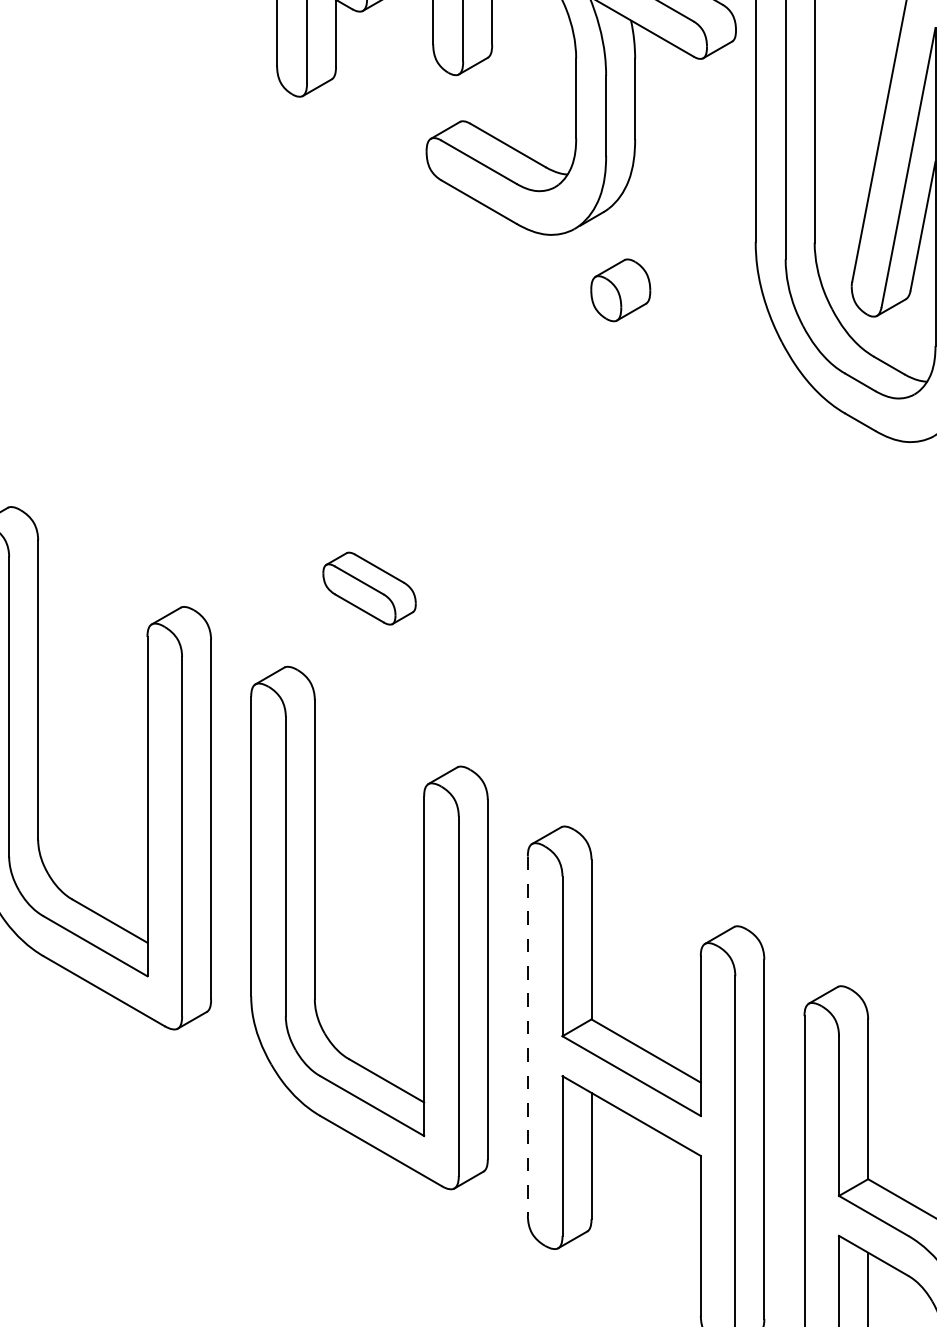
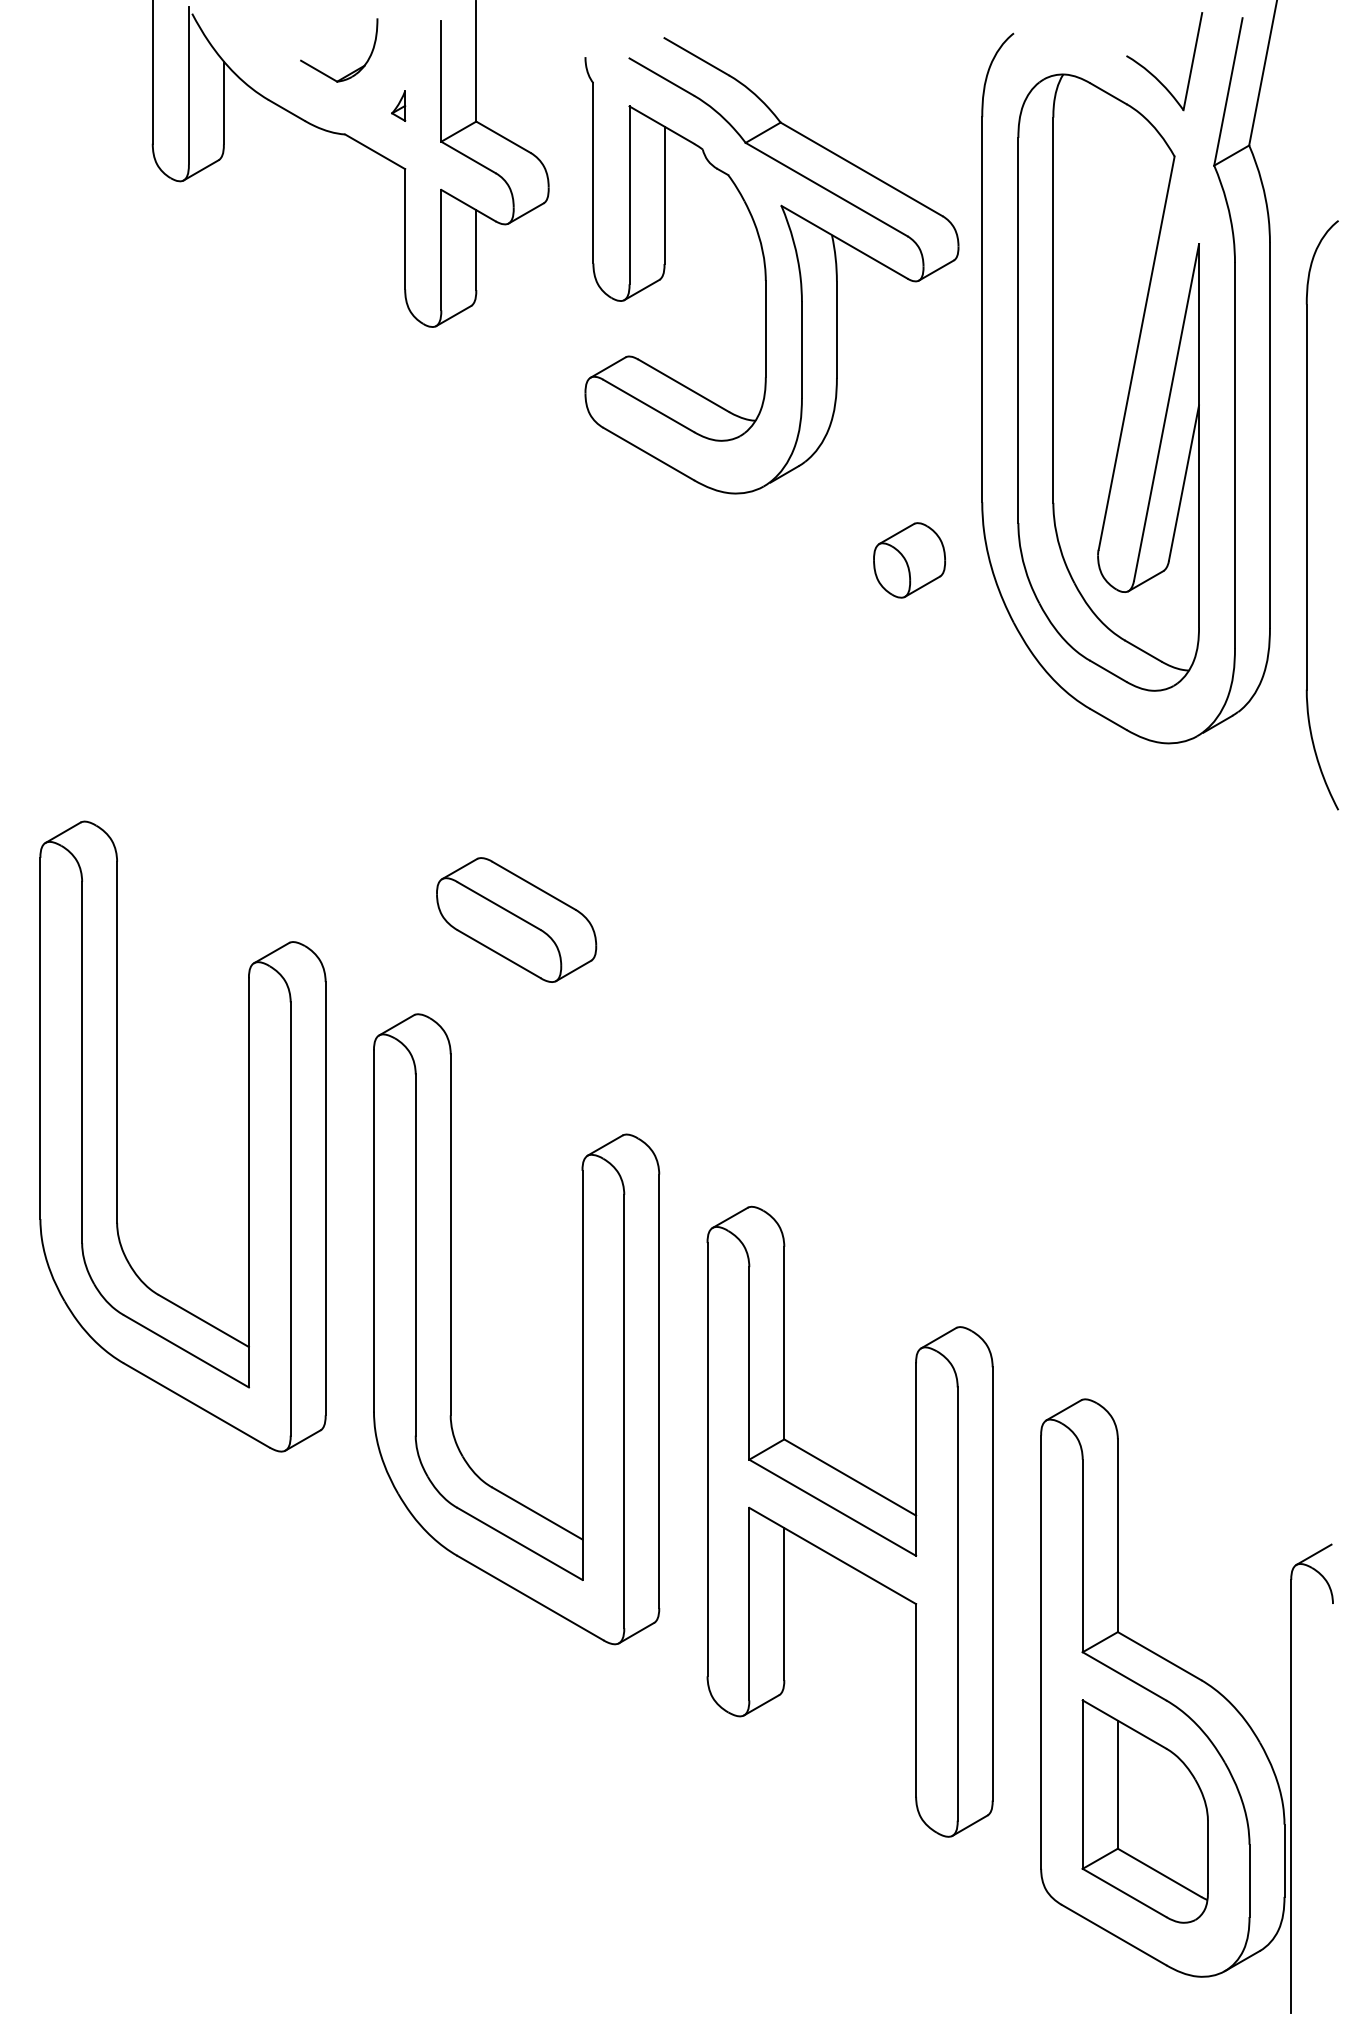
part: (620, 290) -> (909, 560), moved
part: (369, 588) -> (516, 919), size x1.43
line: (527, 1036) -> (707, 1459), dashed -> solid

